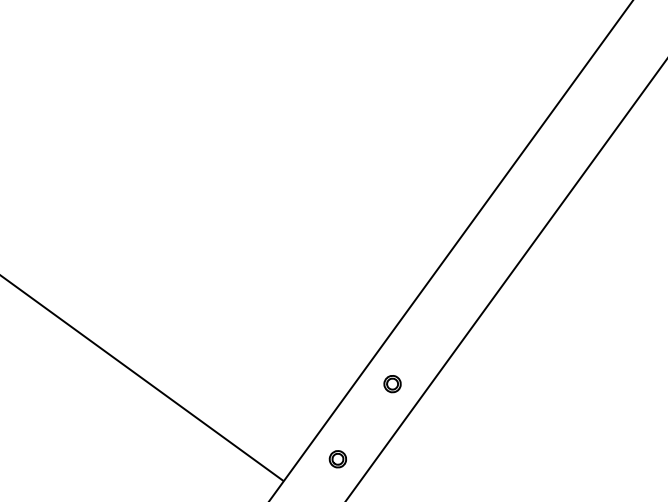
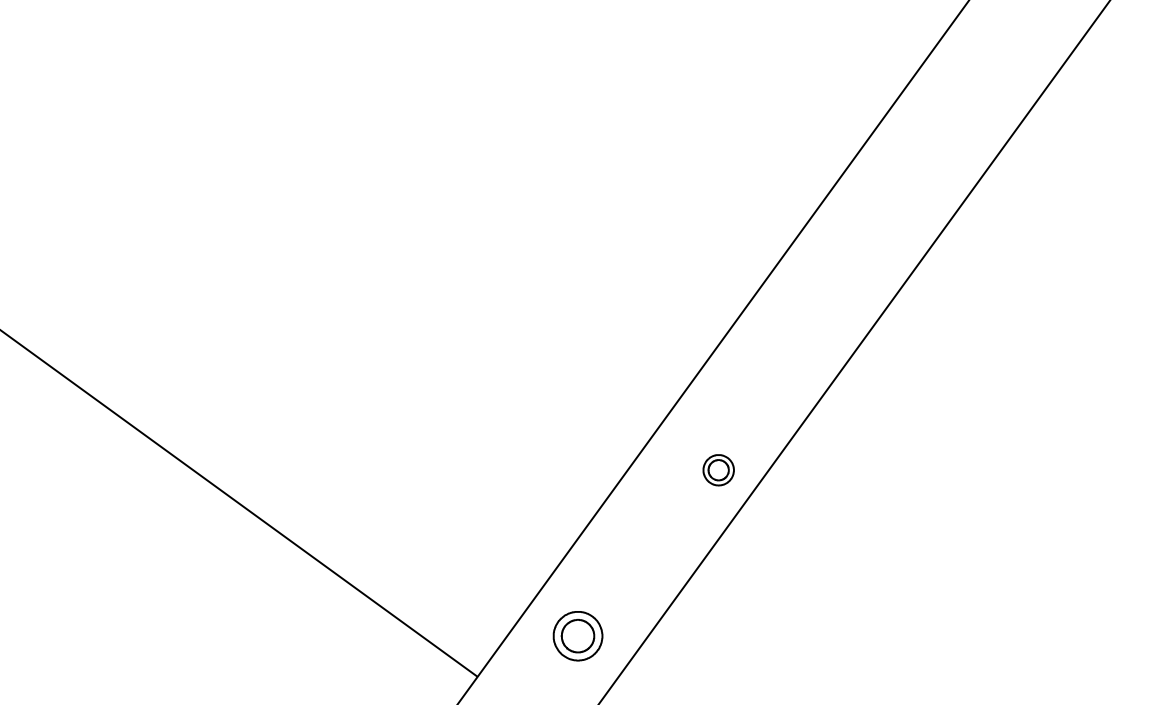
part: (392, 384) -> (718, 470), moved
part: (337, 459) -> (576, 636), size x1.6

